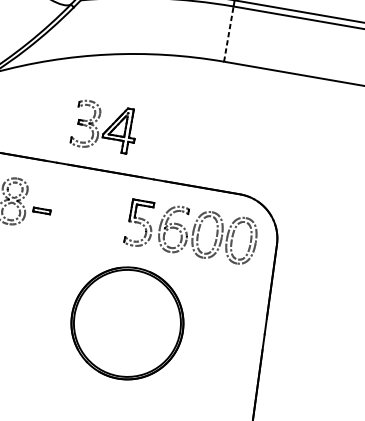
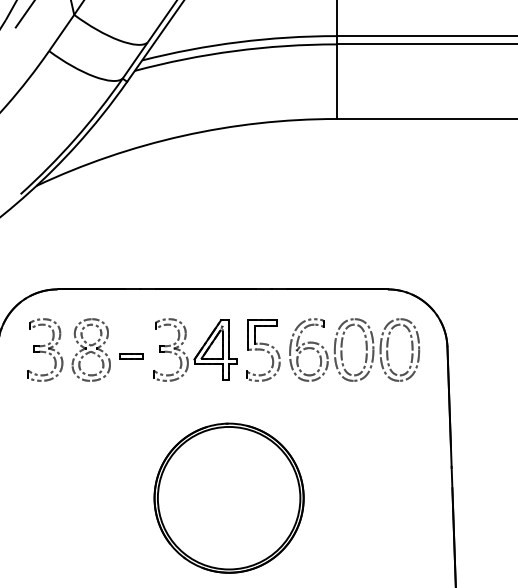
line: (228, 33) -> (336, 81), dashed -> solid
part: (105, 126) -> (195, 349), moved
part: (127, 322) -> (228, 497), moved

